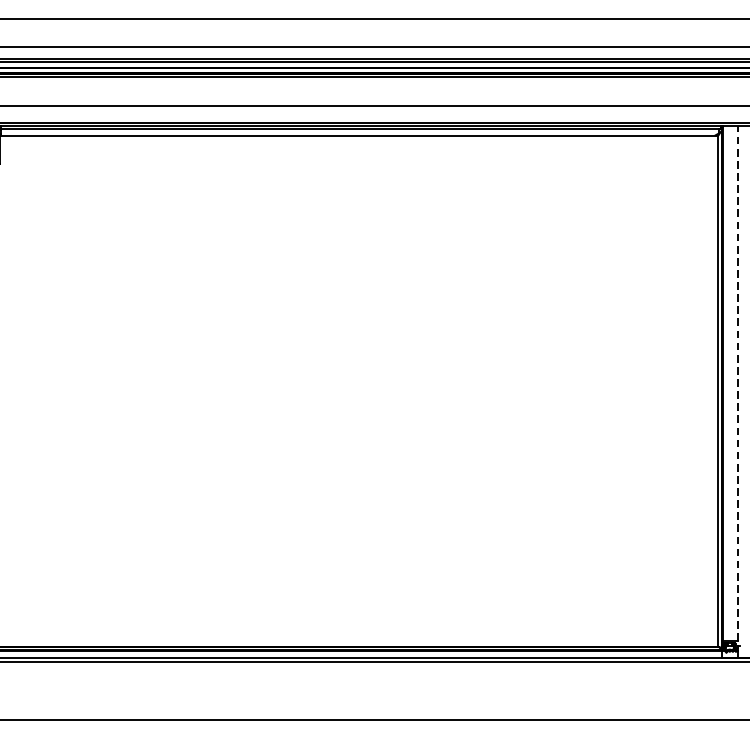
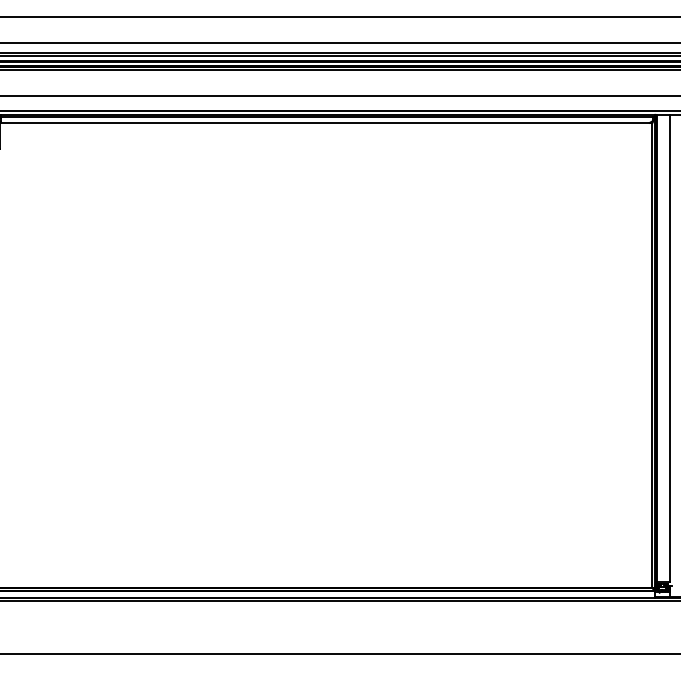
line: (738, 383) -> (670, 348), dashed -> solid

